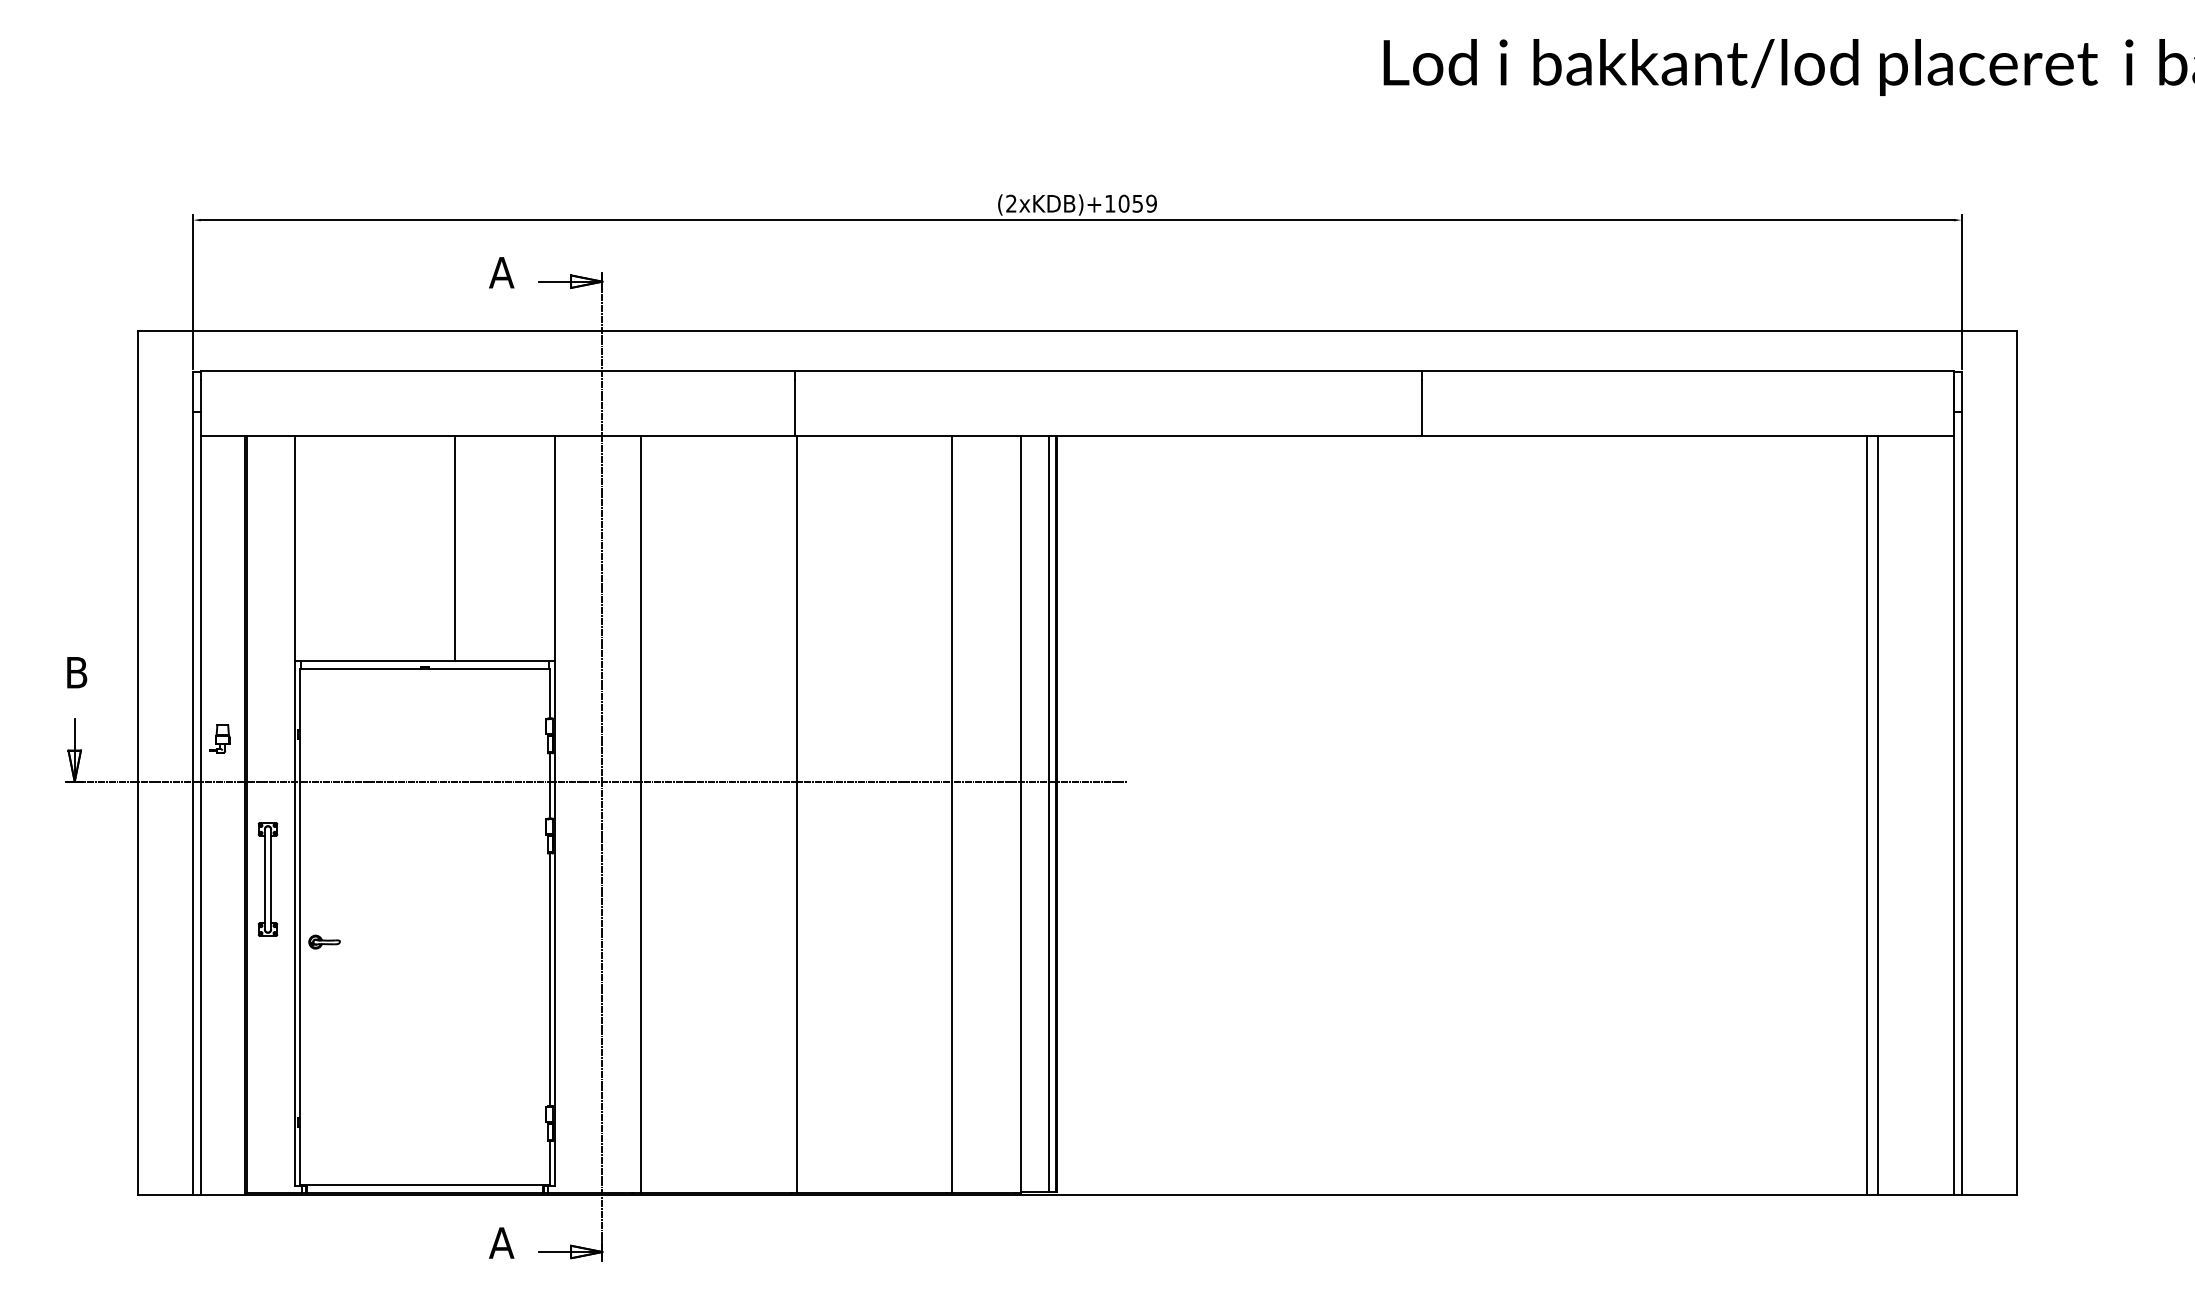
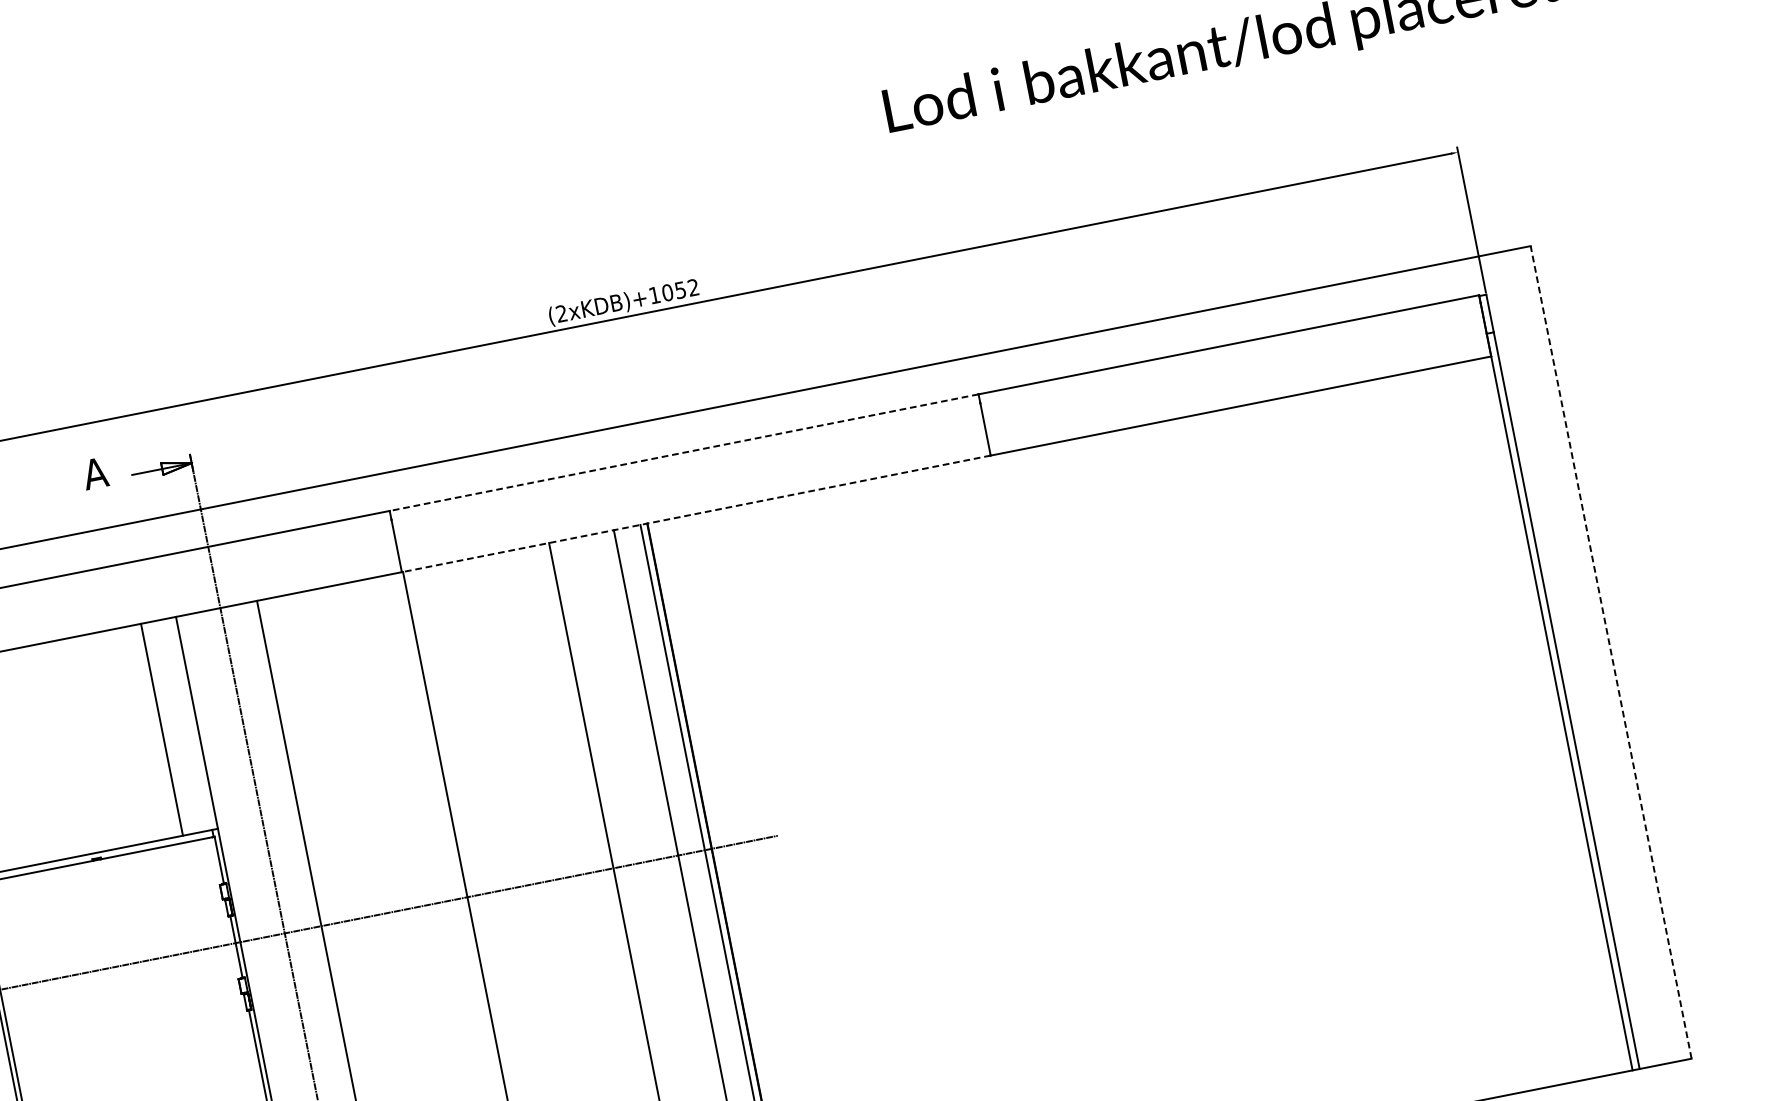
text: (1151, 203) -> (693, 287), (2xKDB)+1059 -> (2xKDB)+1052
line: (1108, 370) -> (684, 452), solid -> dashed
line: (1108, 435) -> (696, 513), solid -> dashed
line: (455, 548) -> (162, 729), moved
line: (2016, 762) -> (1610, 651), solid -> dashed
line: (1867, 815) -> (1480, 729), removed
line: (1878, 815) -> (1490, 727), removed

